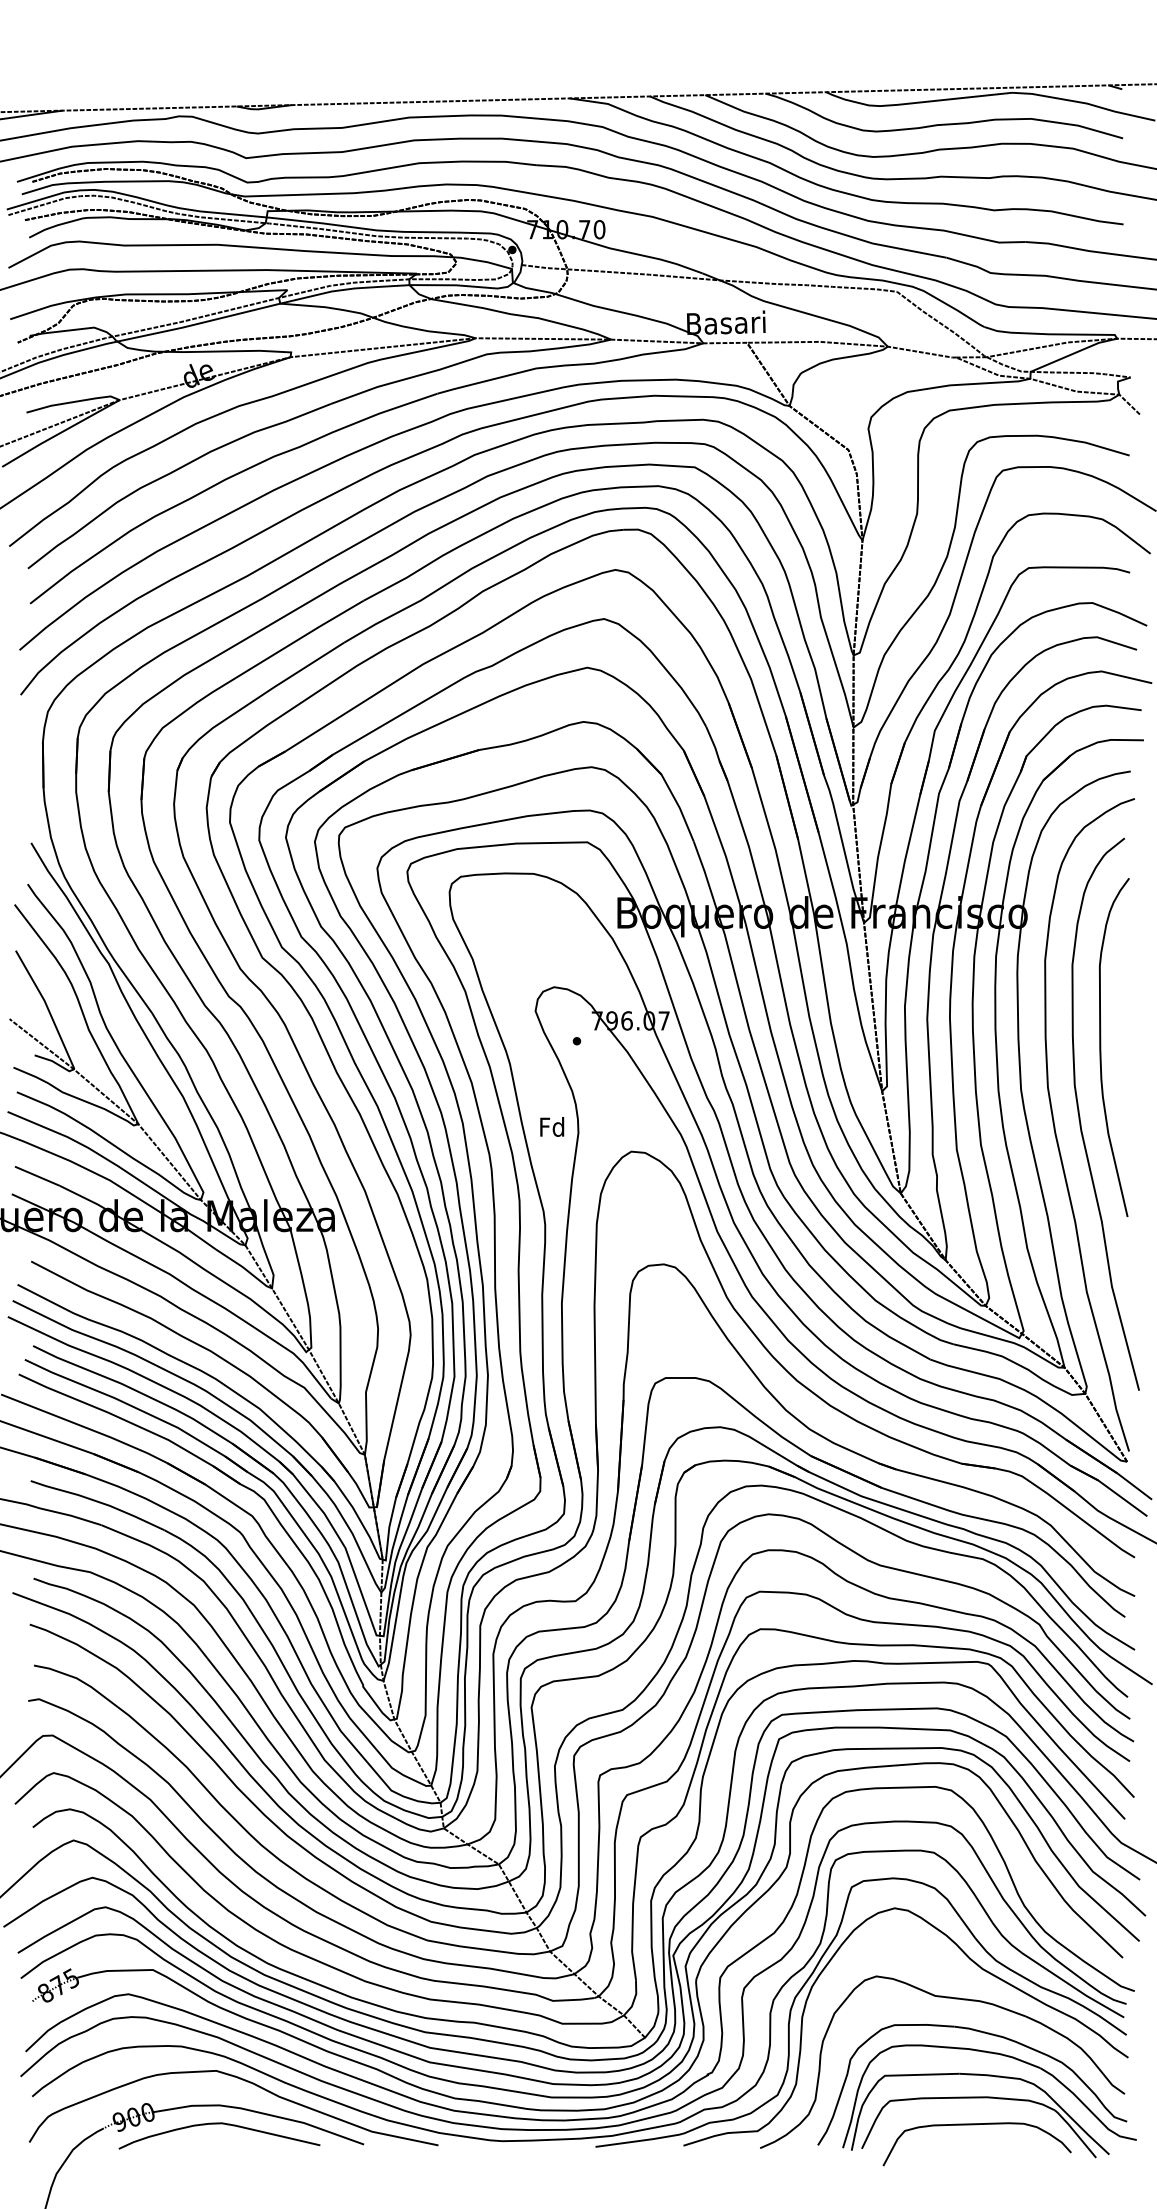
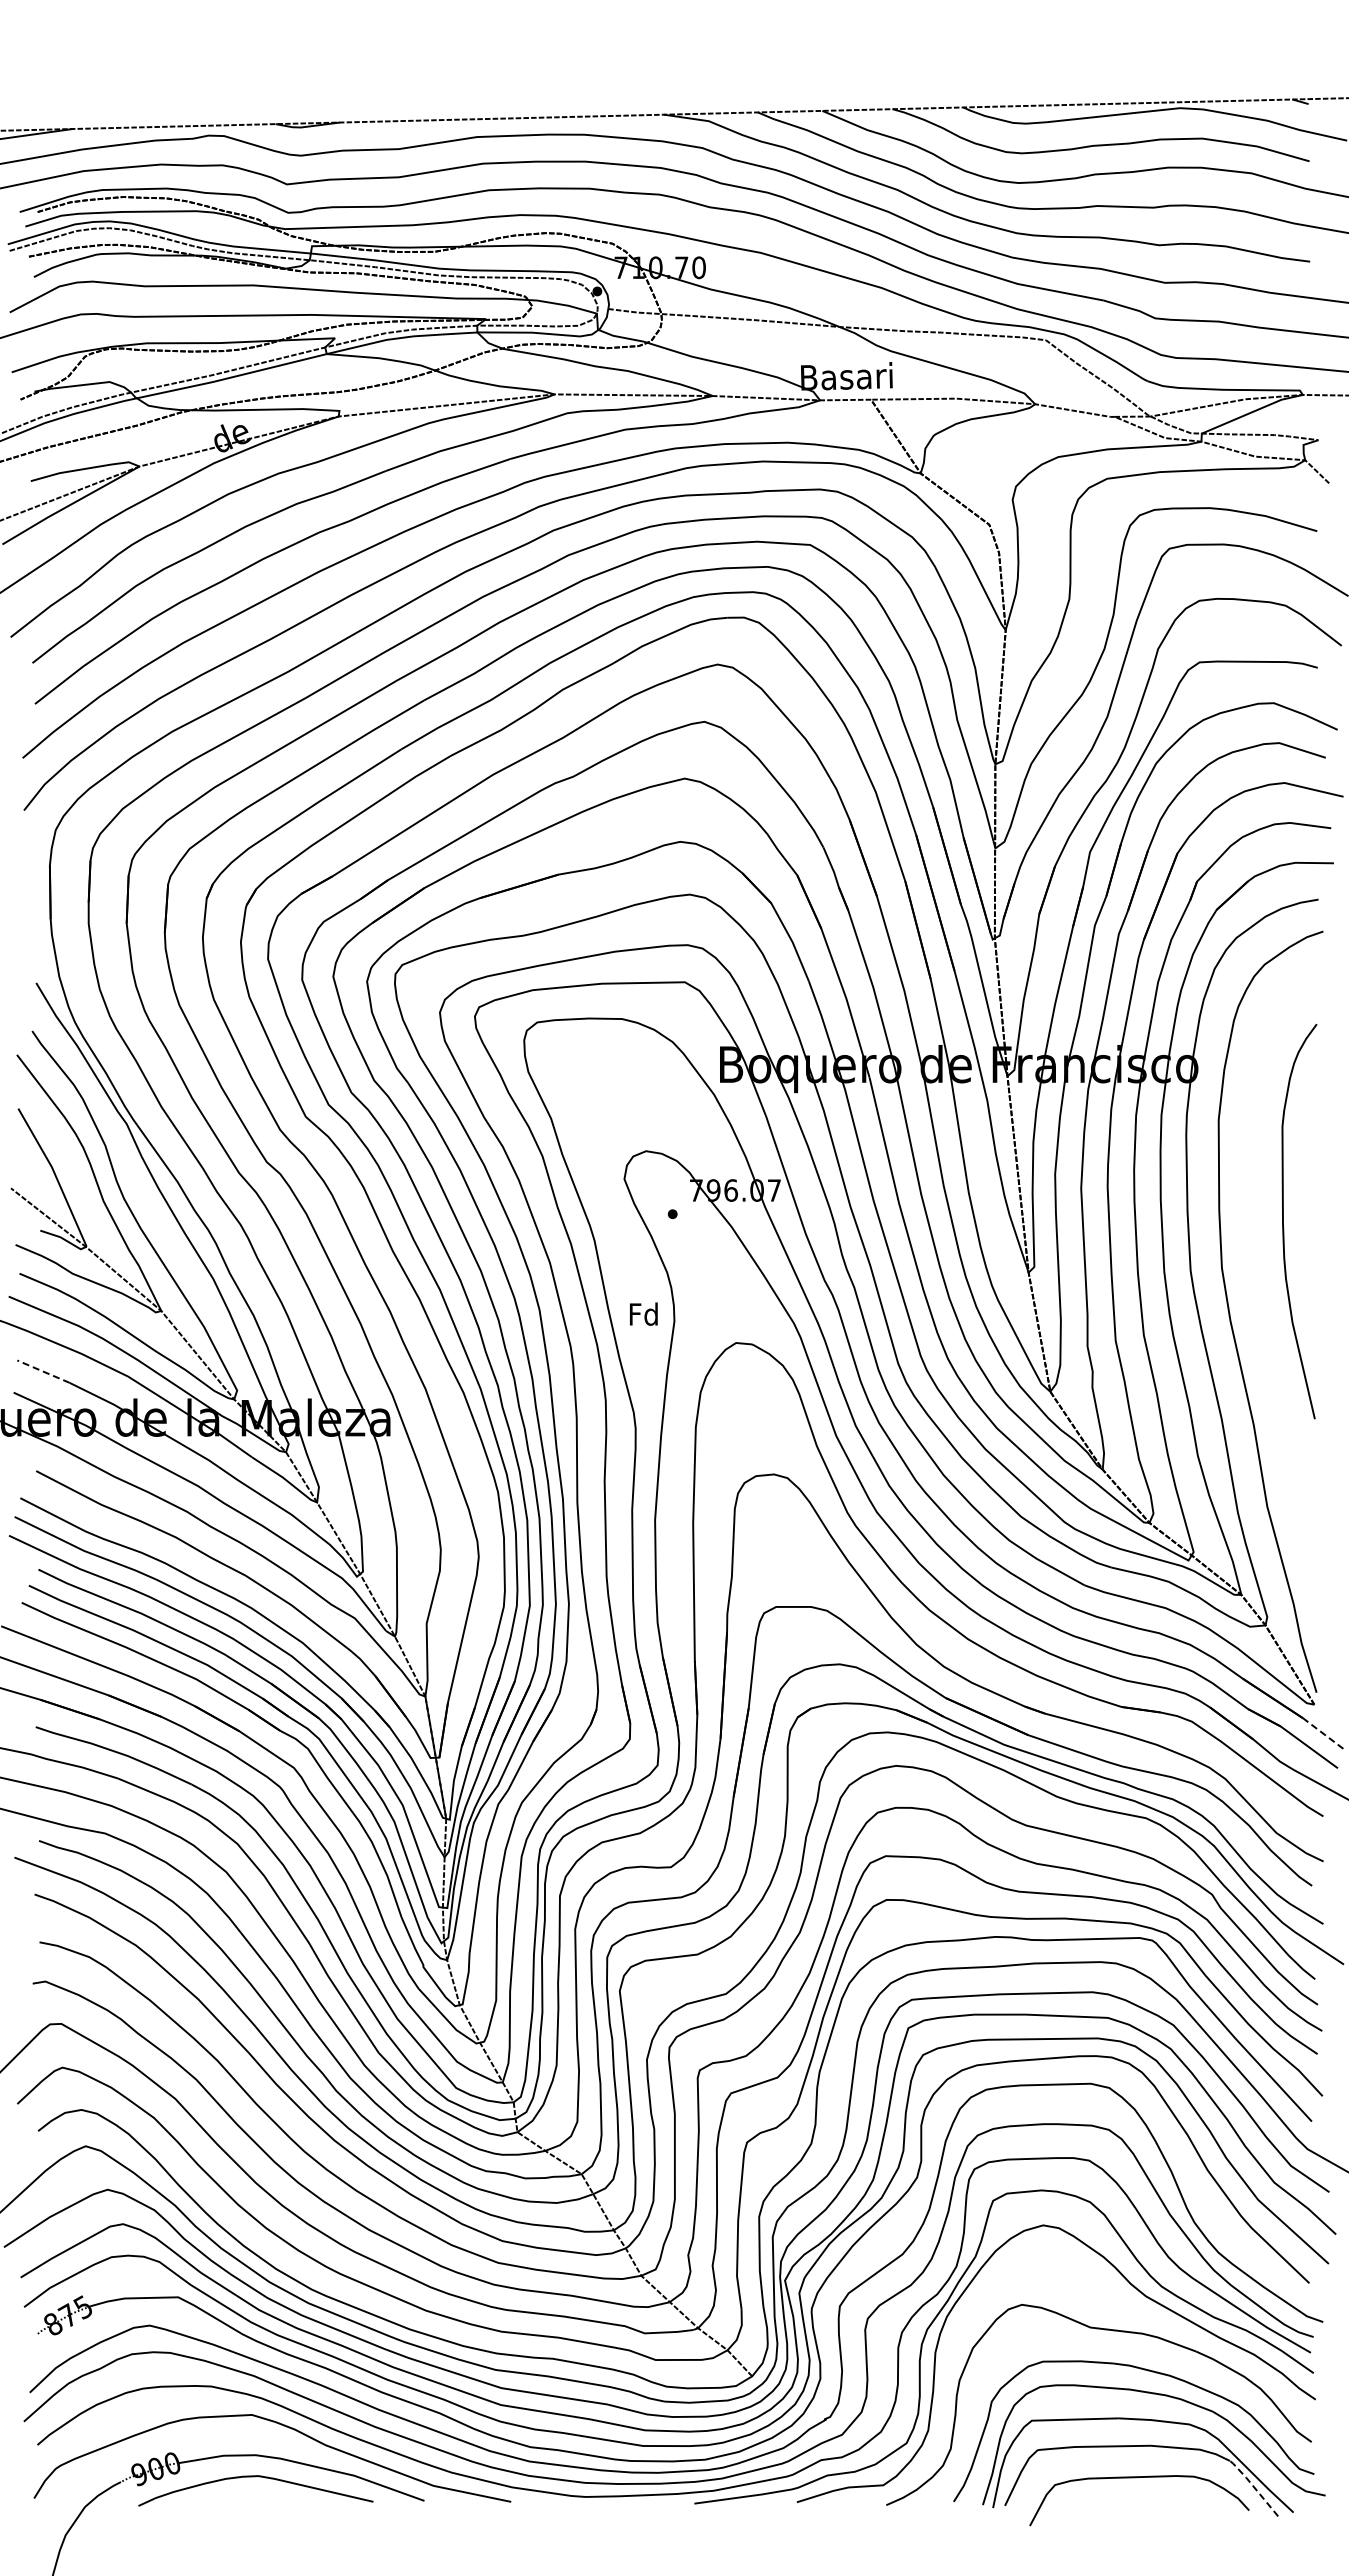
curve: (1080, 1115) -> (1259, 1300), removed
line: (37, 1176) -> (43, 1371), solid -> dashed
line: (1134, 1486) -> (1322, 1733), solid -> dashed
line: (1074, 2132) -> (1253, 2486), solid -> dashed

